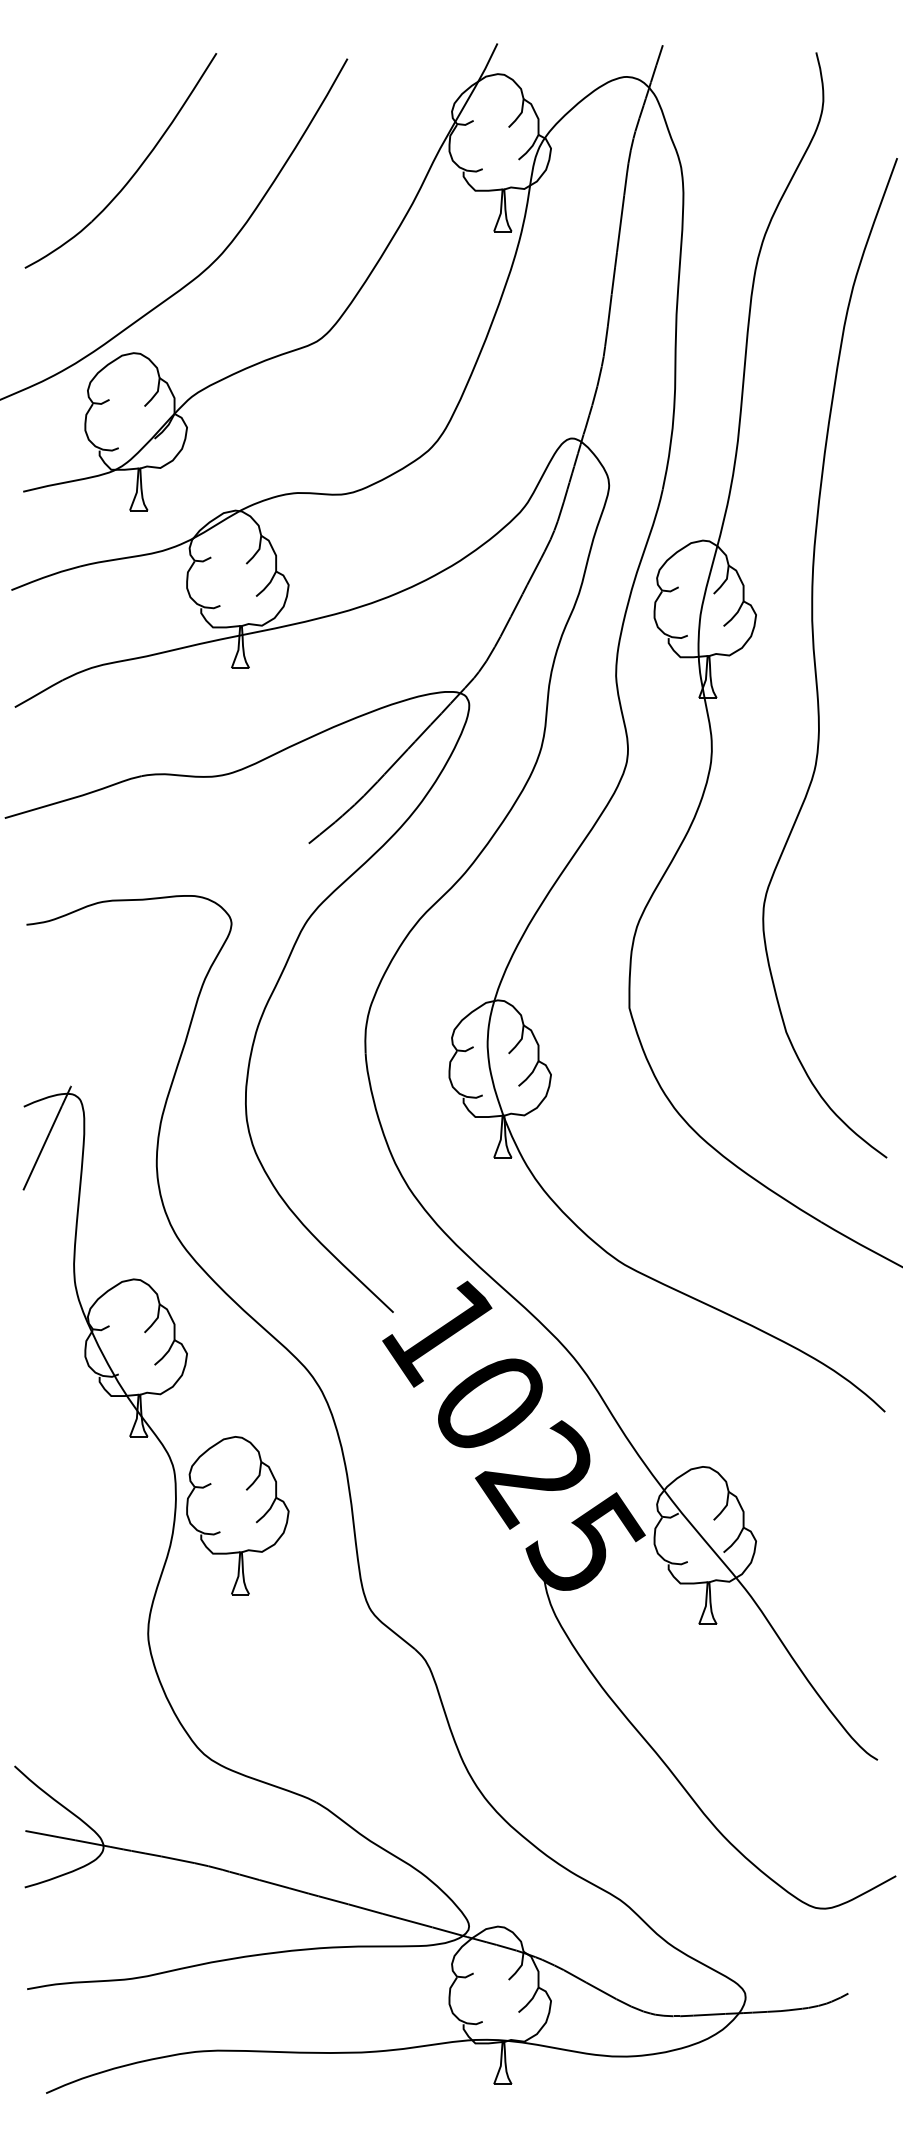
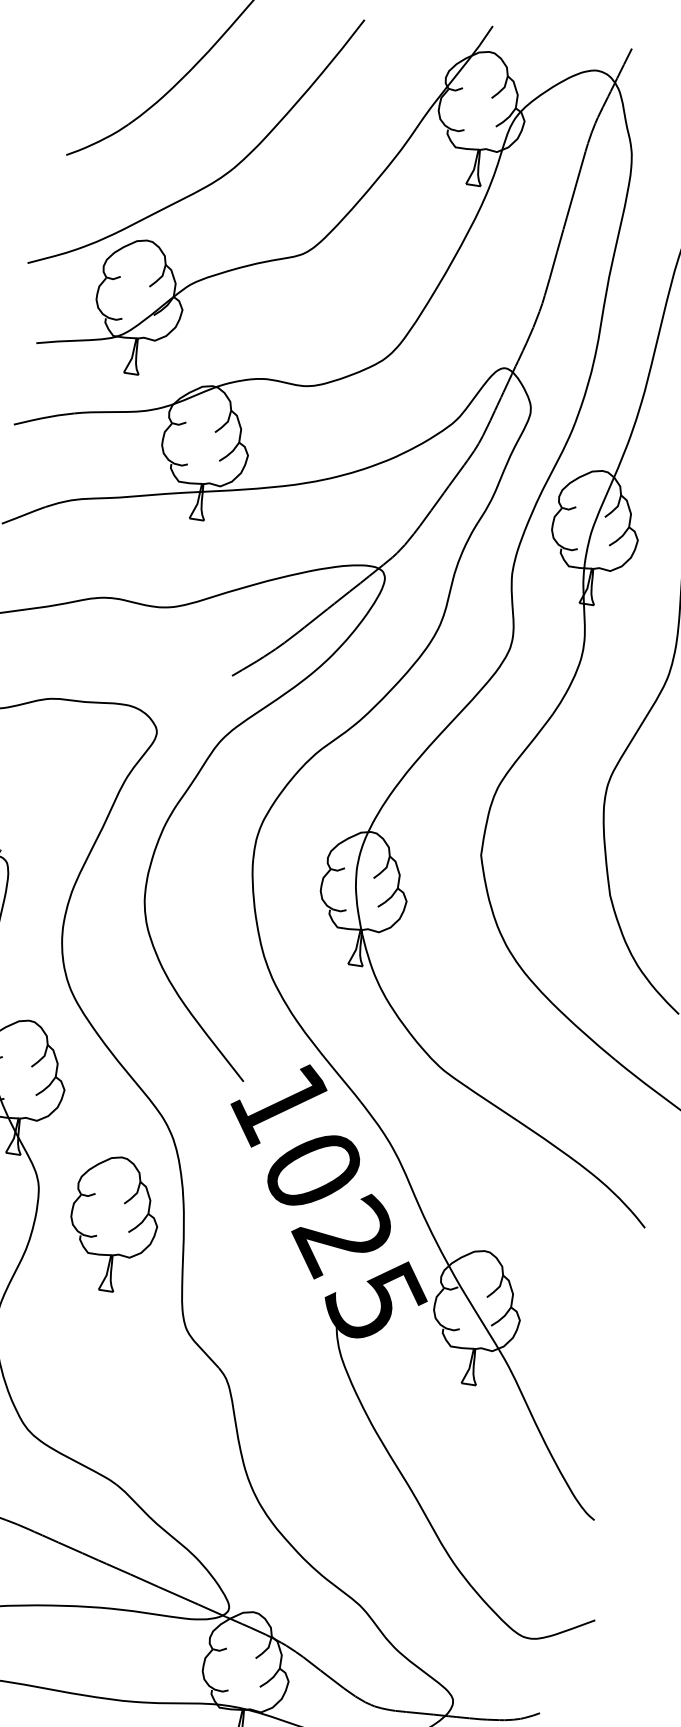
part: (237, 1515) -> (113, 1223), moved

